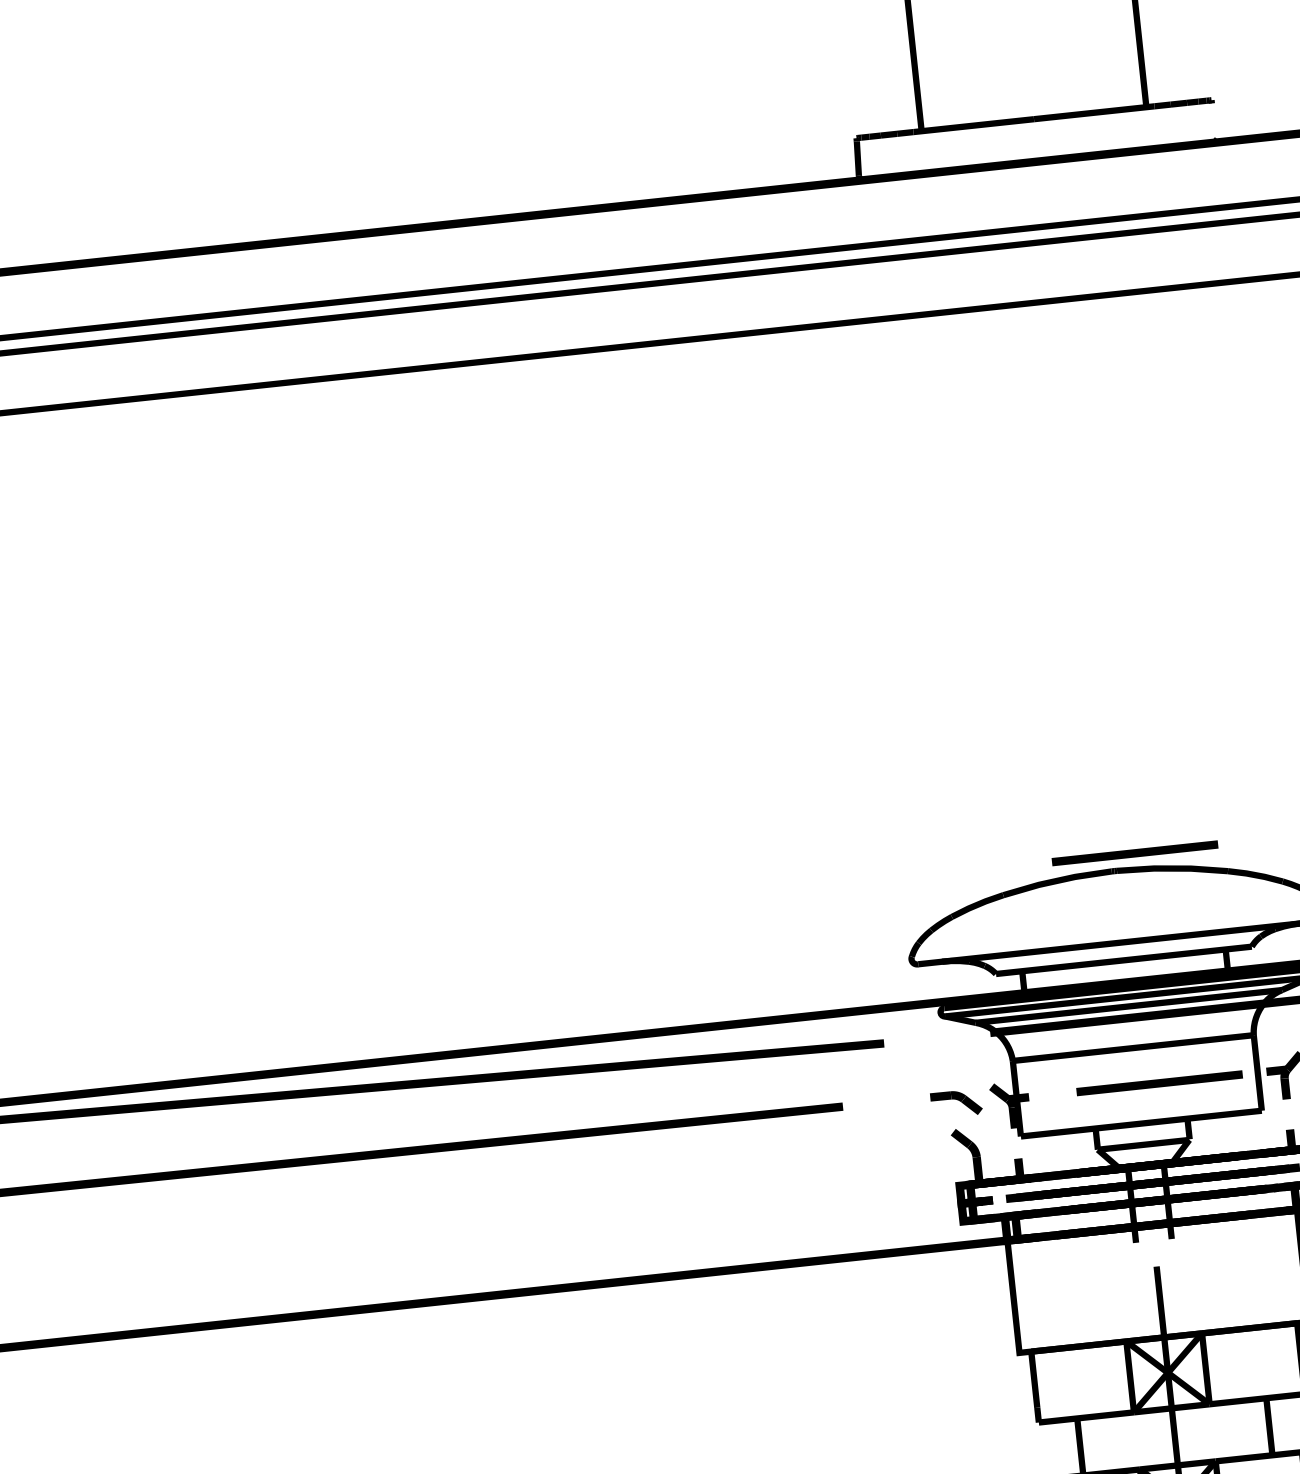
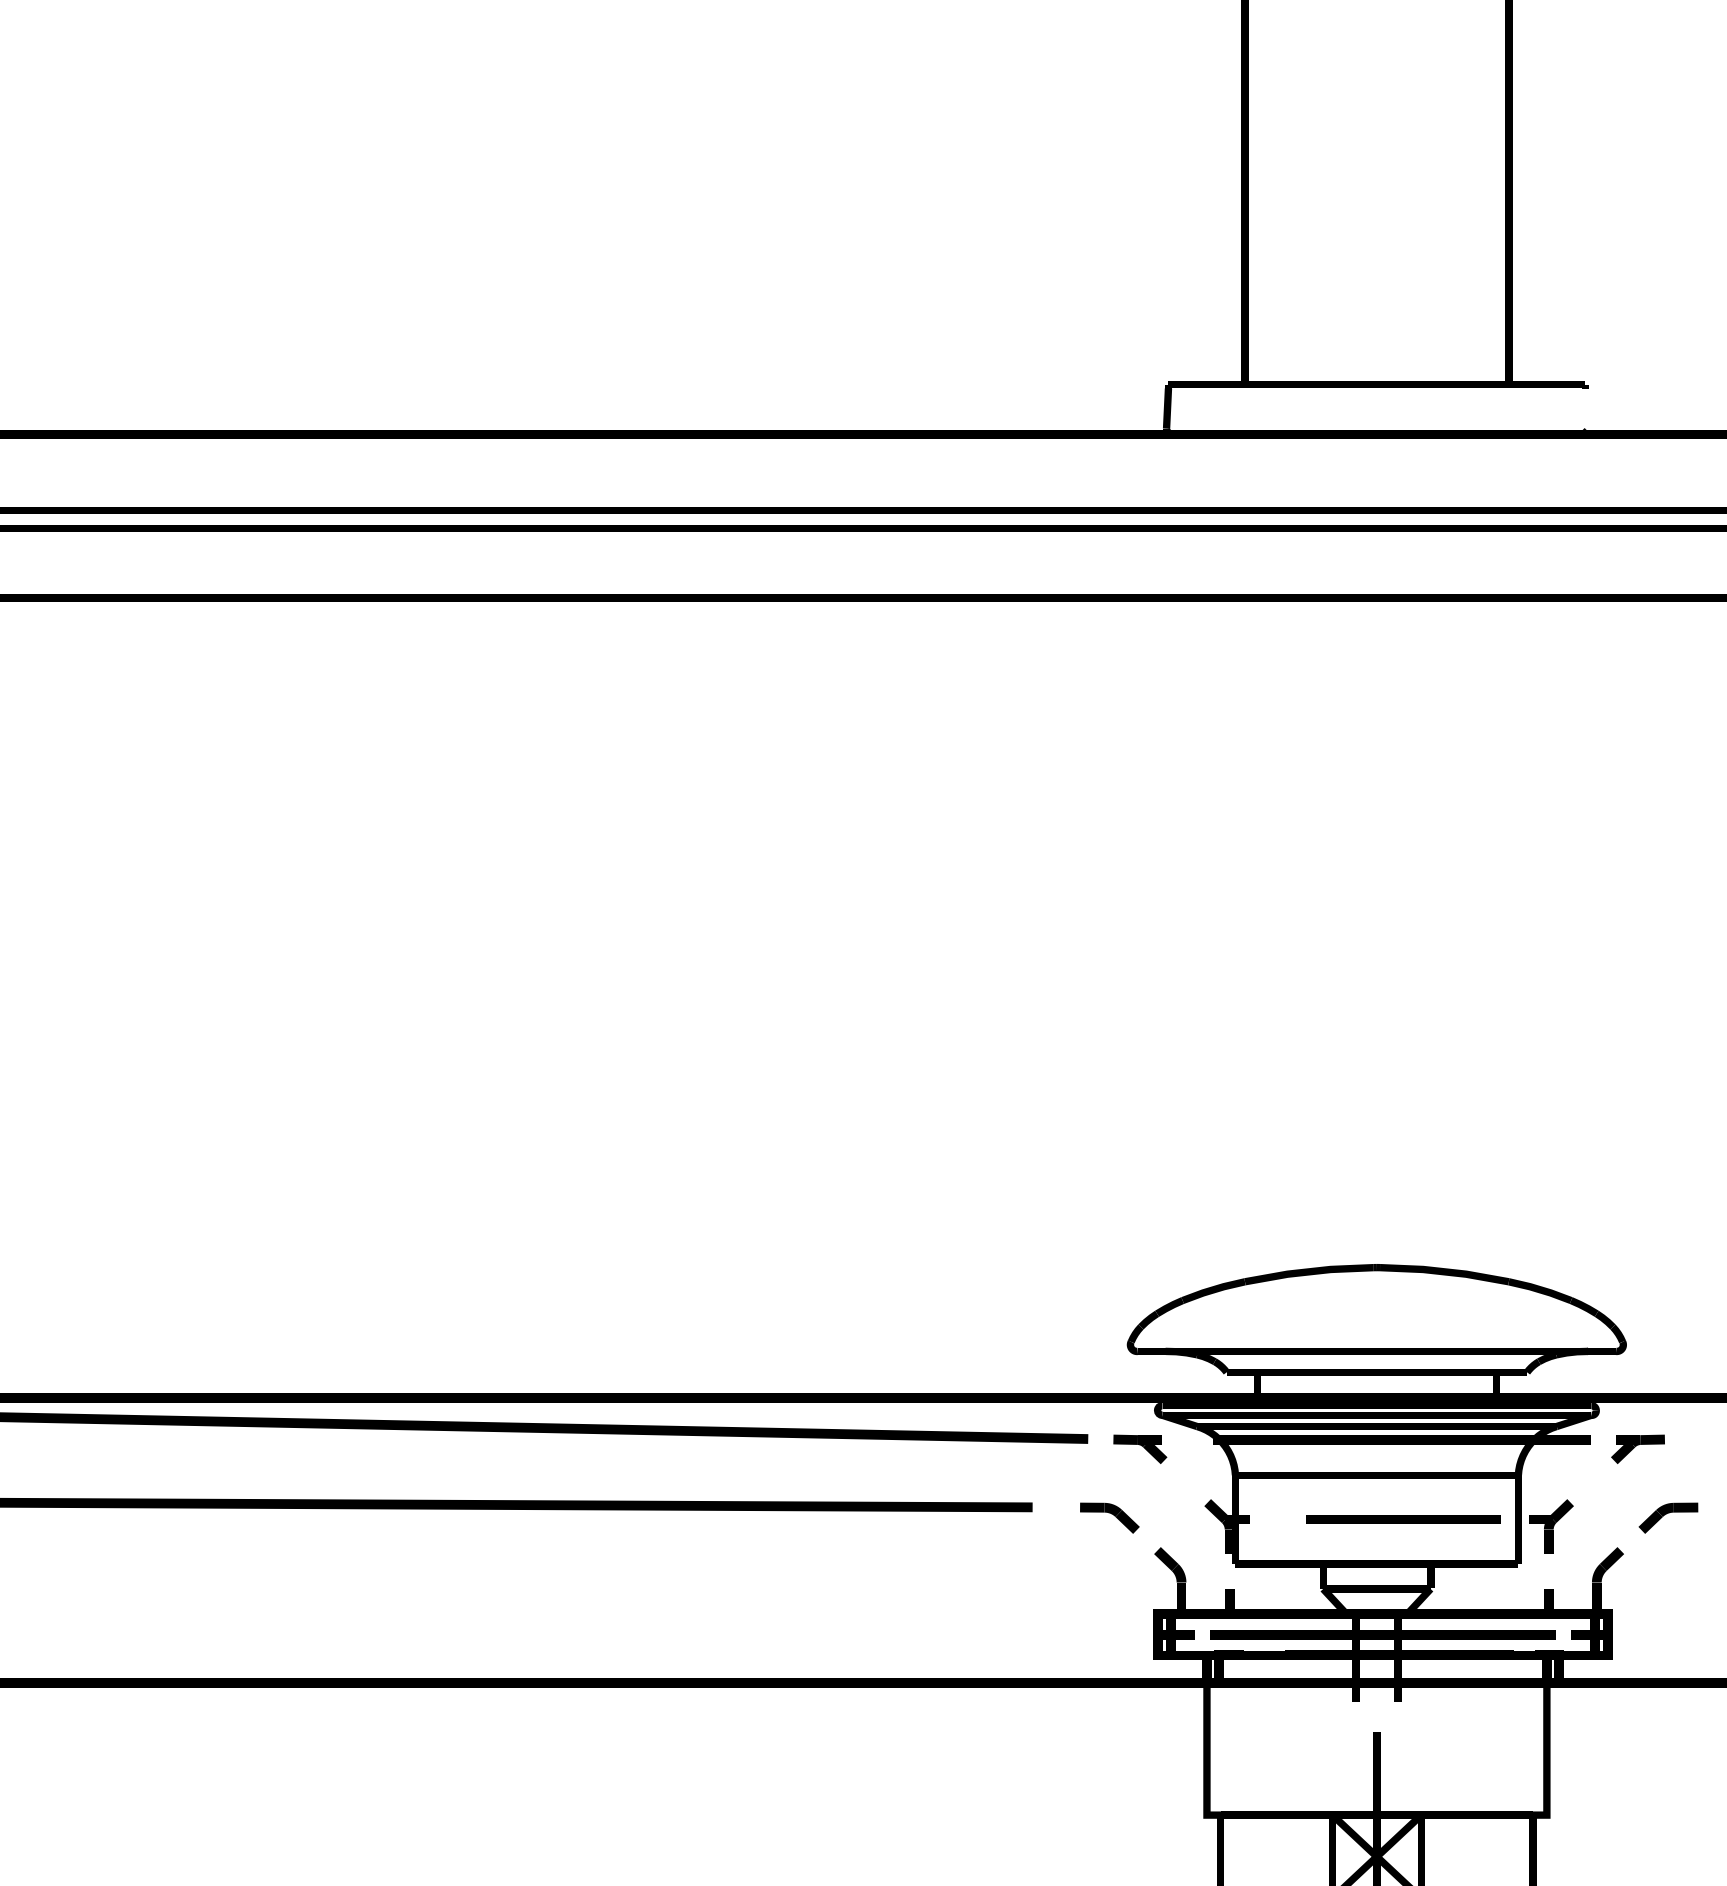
line: (1135, 853) -> (1403, 1249), removed
part: (929, 1046) -> (1140, 1448), added
part: (956, 1103) -> (1109, 1517), moved

